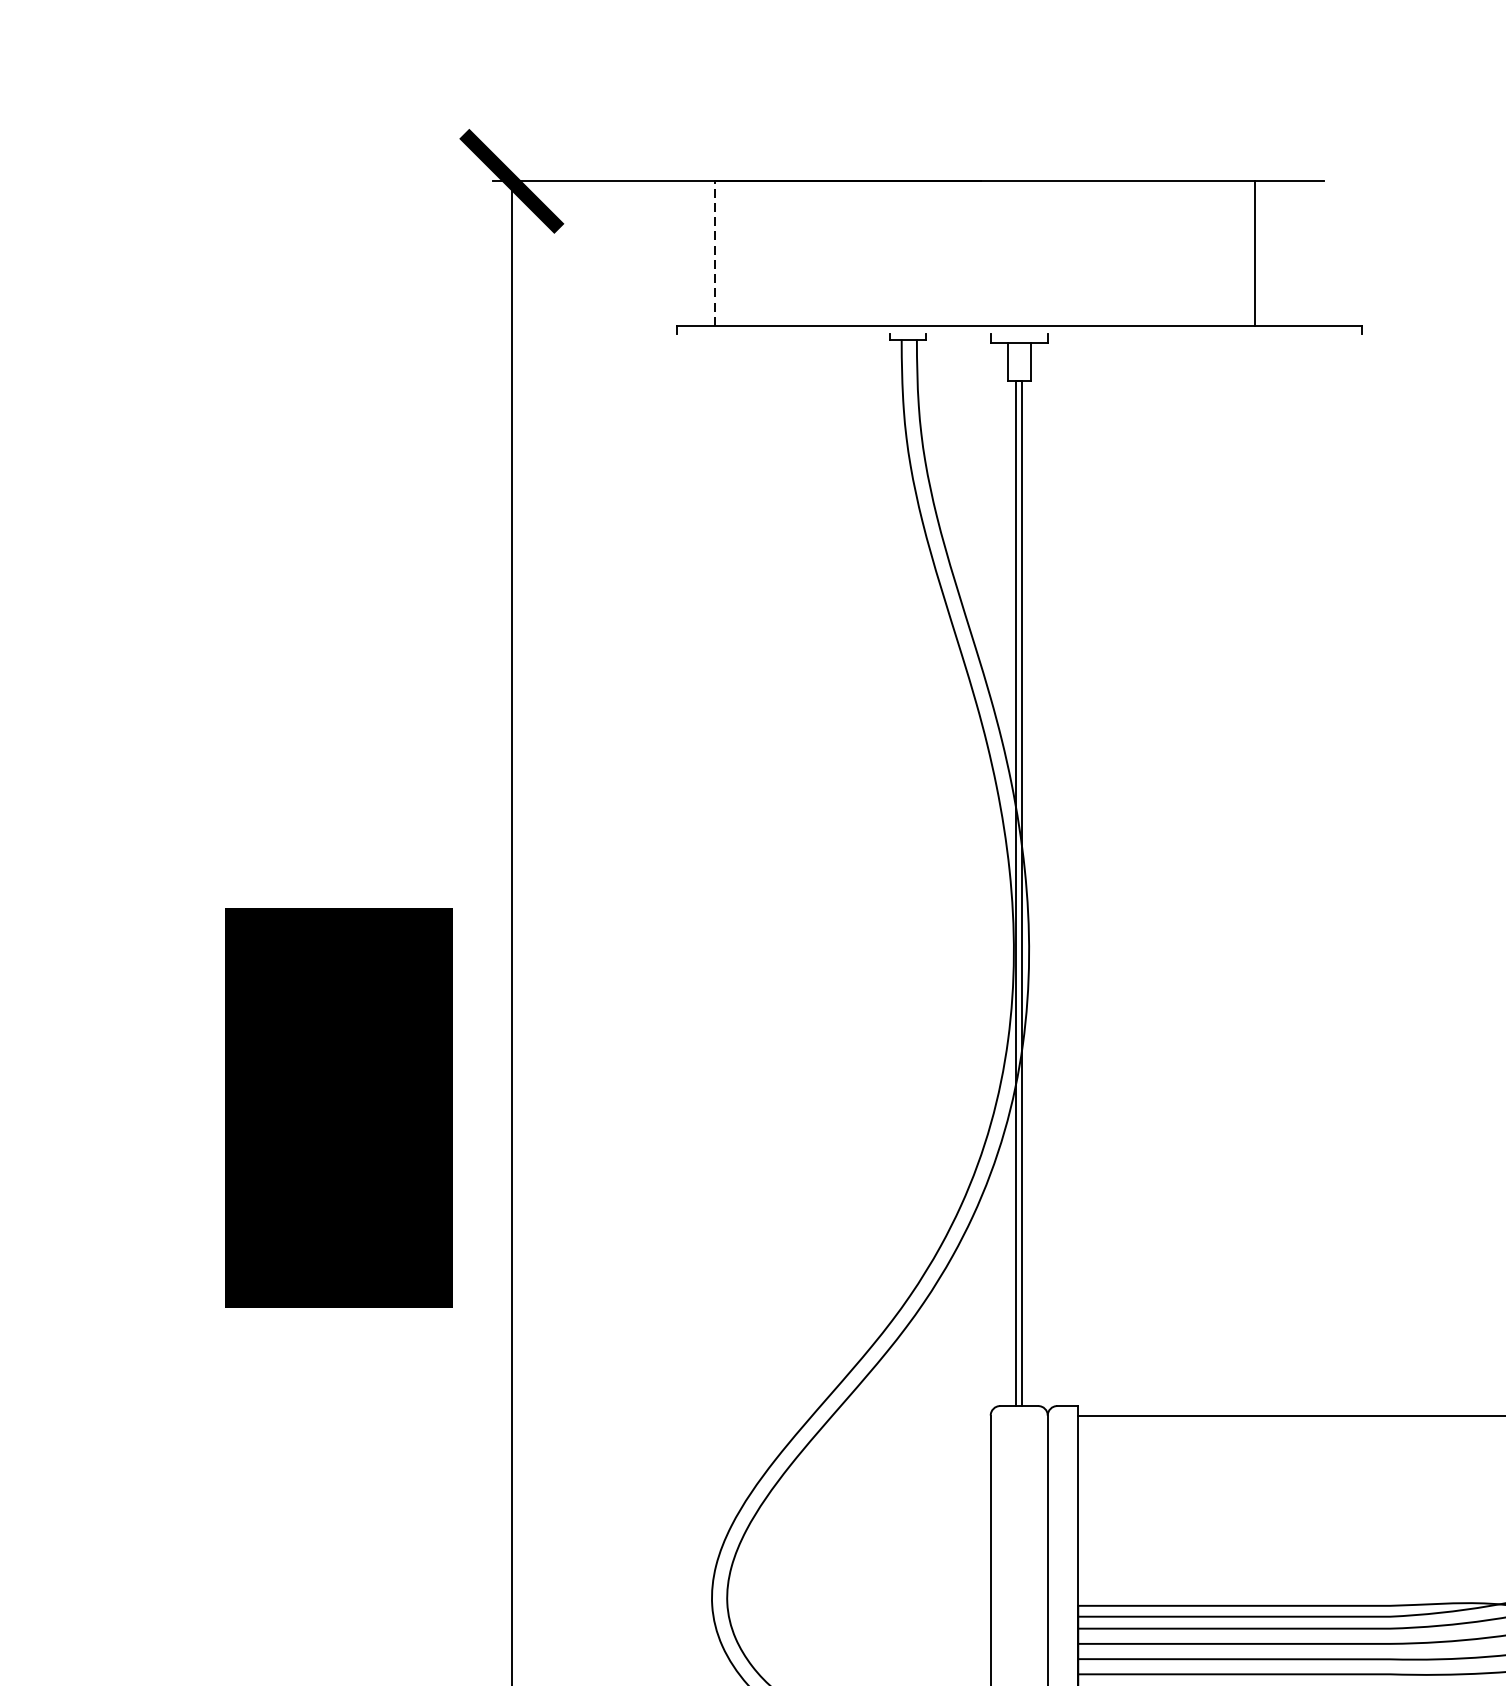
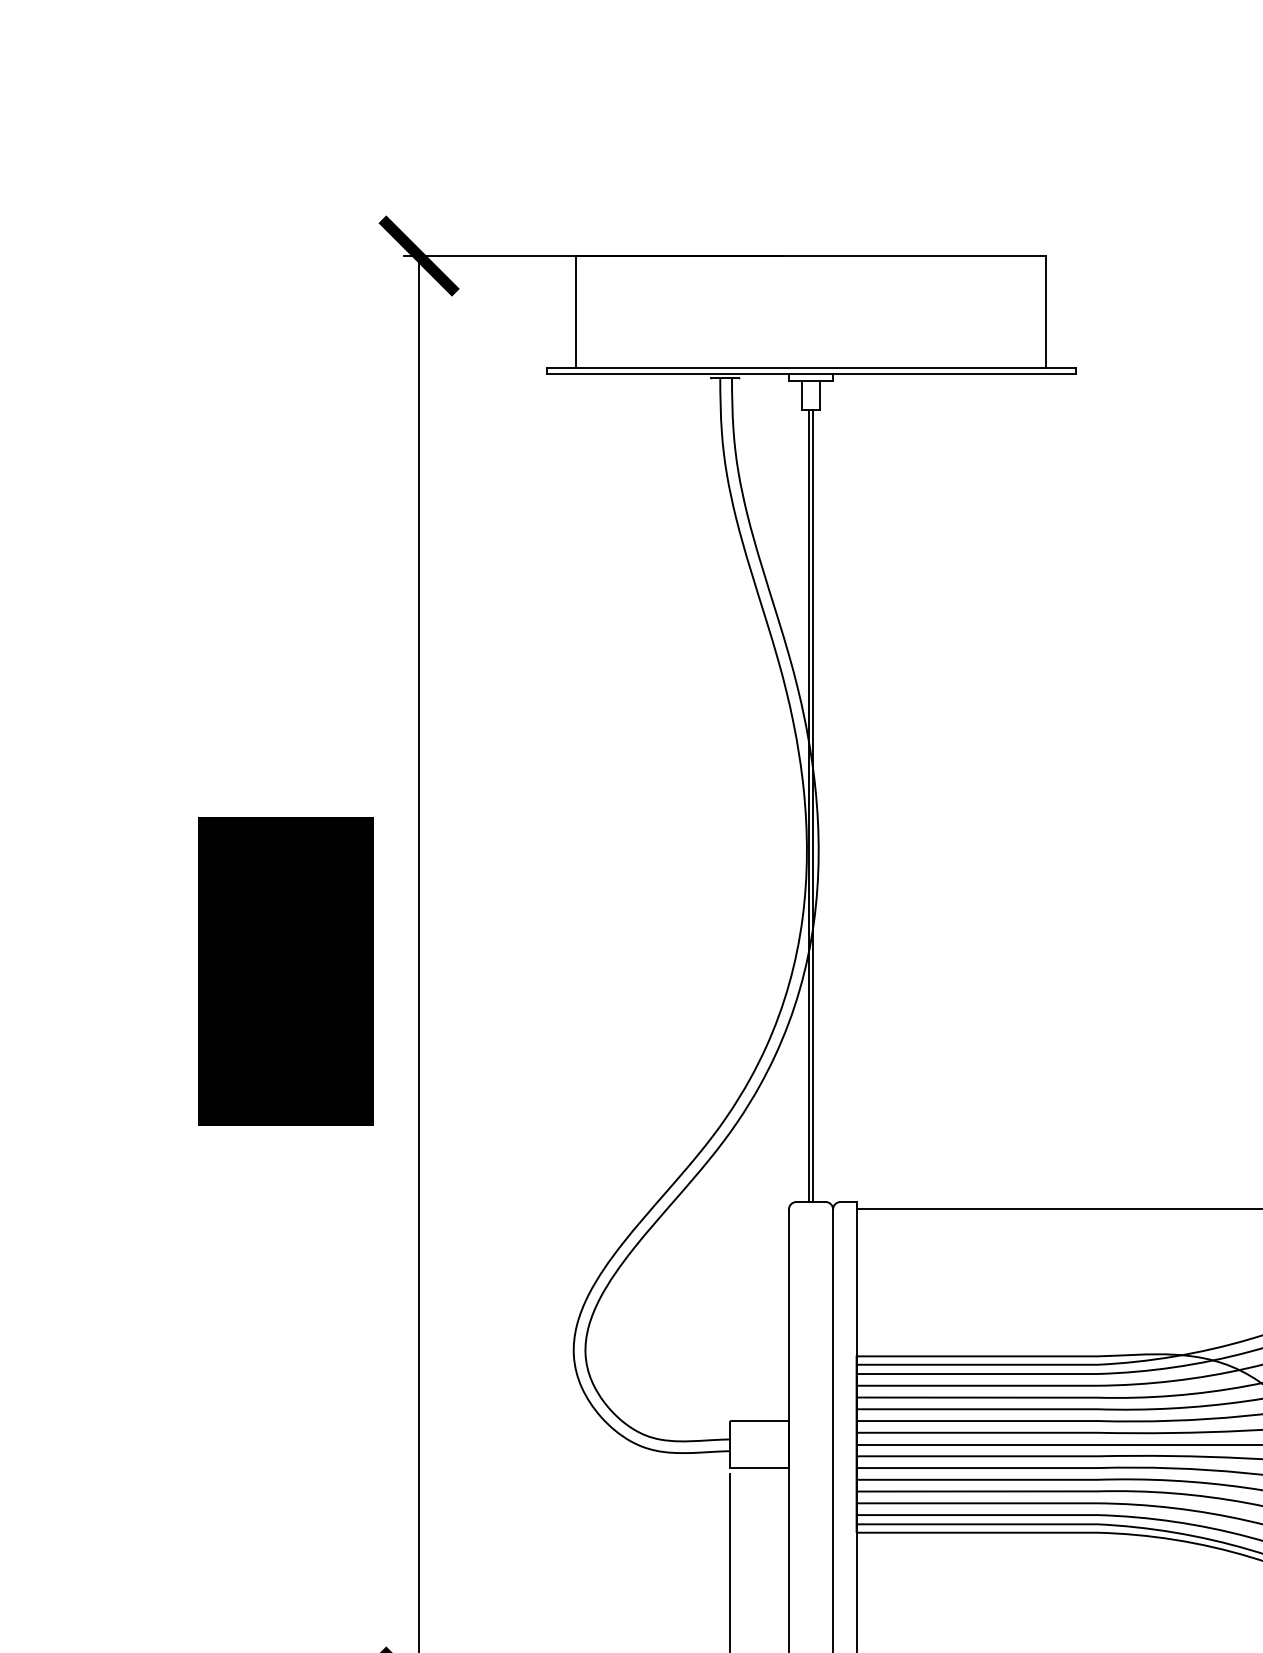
line: (714, 253) -> (575, 311), dashed -> solid
line: (1255, 253) -> (1046, 311), moved
line: (1018, 333) -> (810, 373), added

